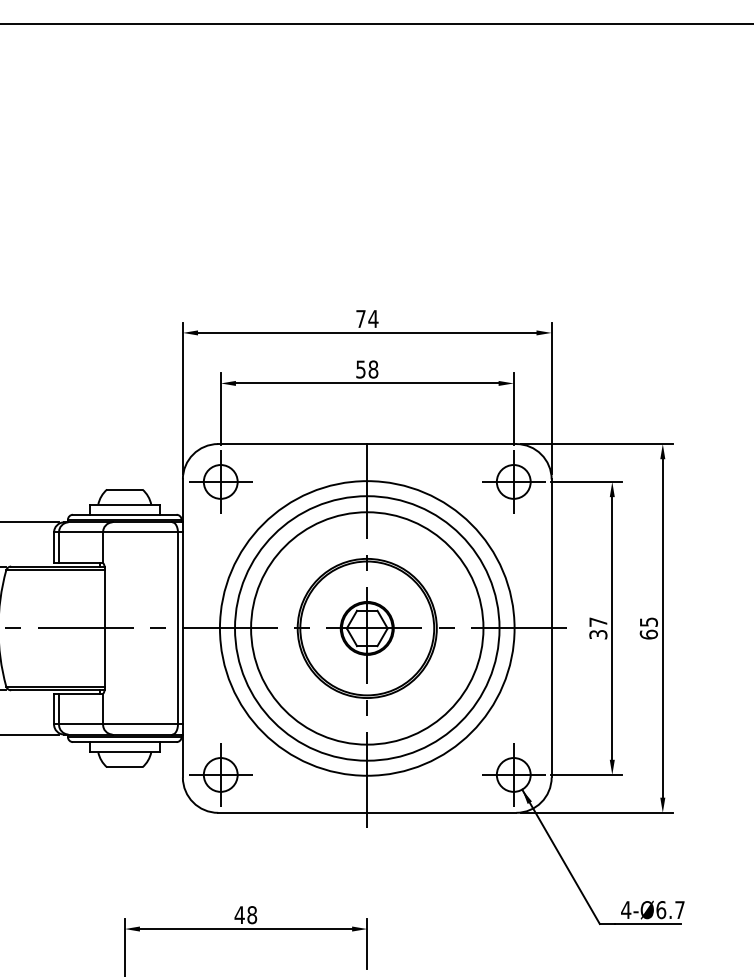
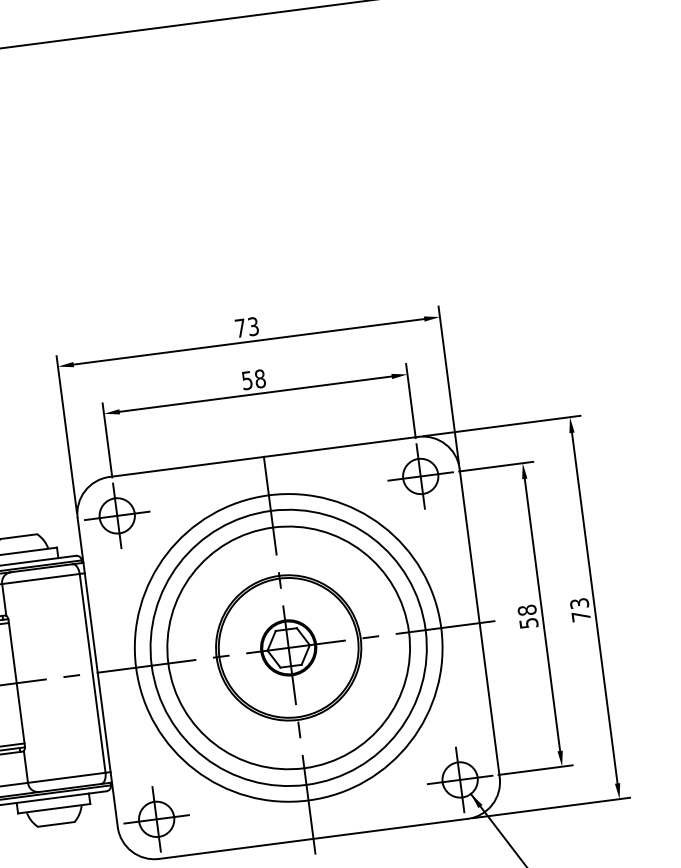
text: (373, 318) -> (253, 326), 74 -> 73
text: (598, 627) -> (528, 615), 37 -> 58
text: (648, 628) -> (579, 610), 65 -> 73

